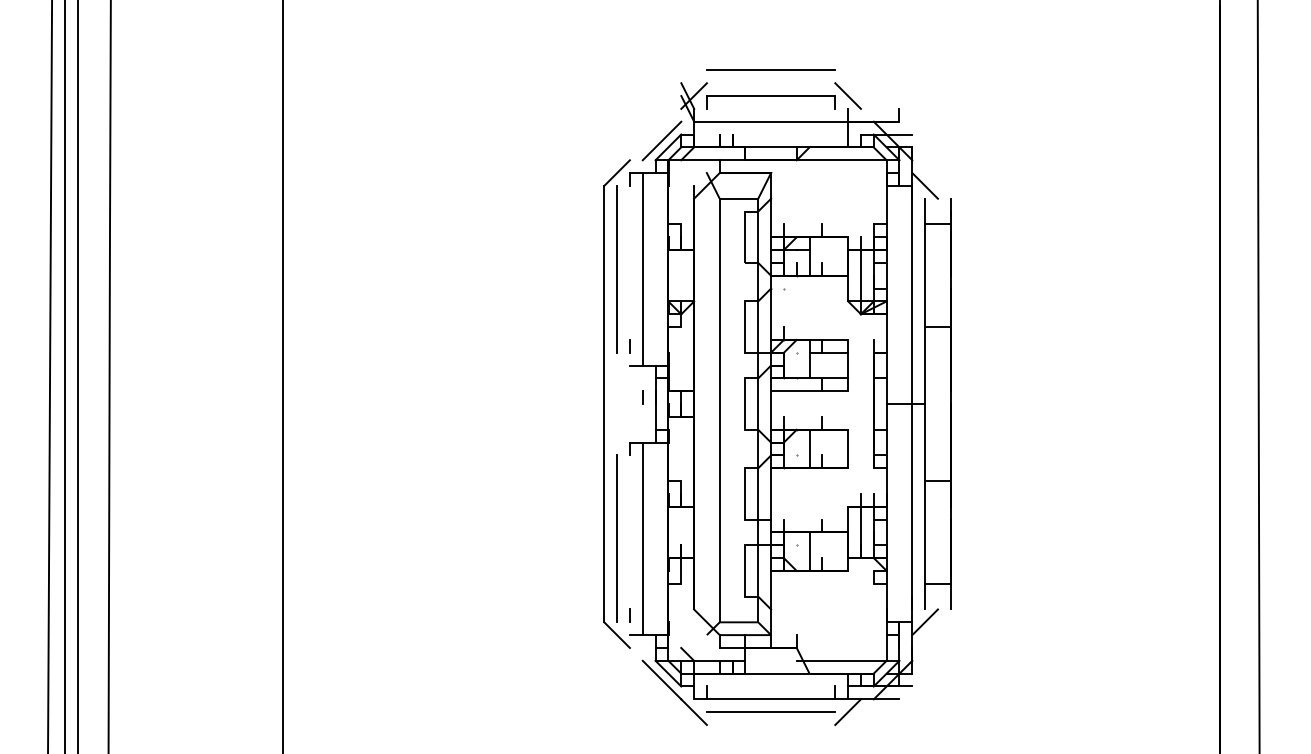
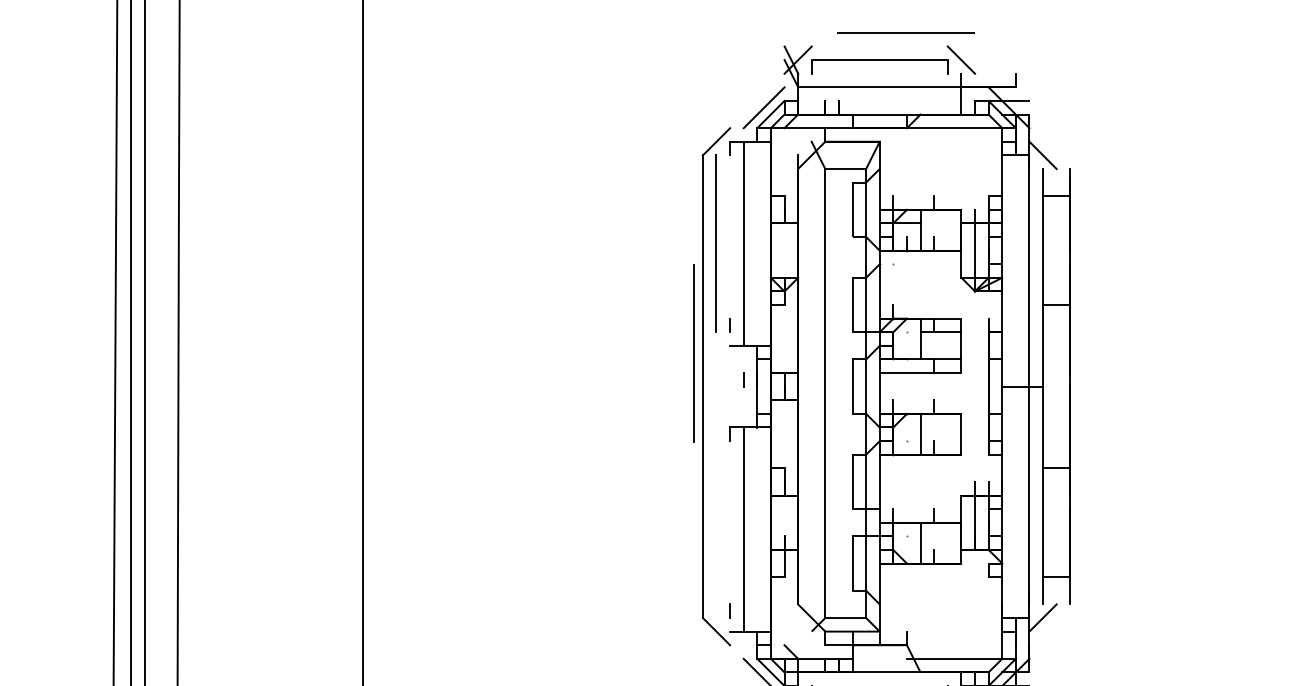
line: (770, 69) -> (905, 31), moved
line: (616, 538) -> (693, 353), moved

